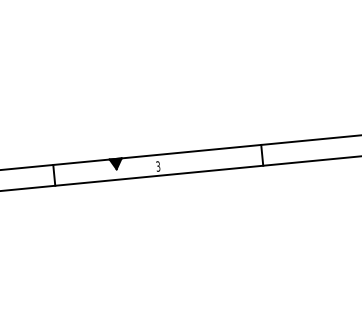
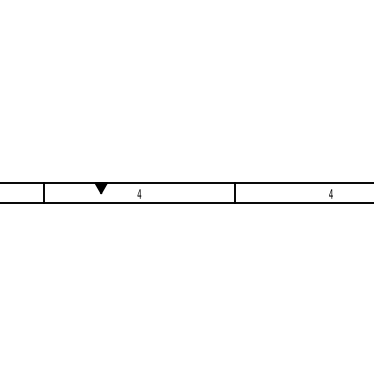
text: (157, 166) -> (138, 193), 3 -> 4

